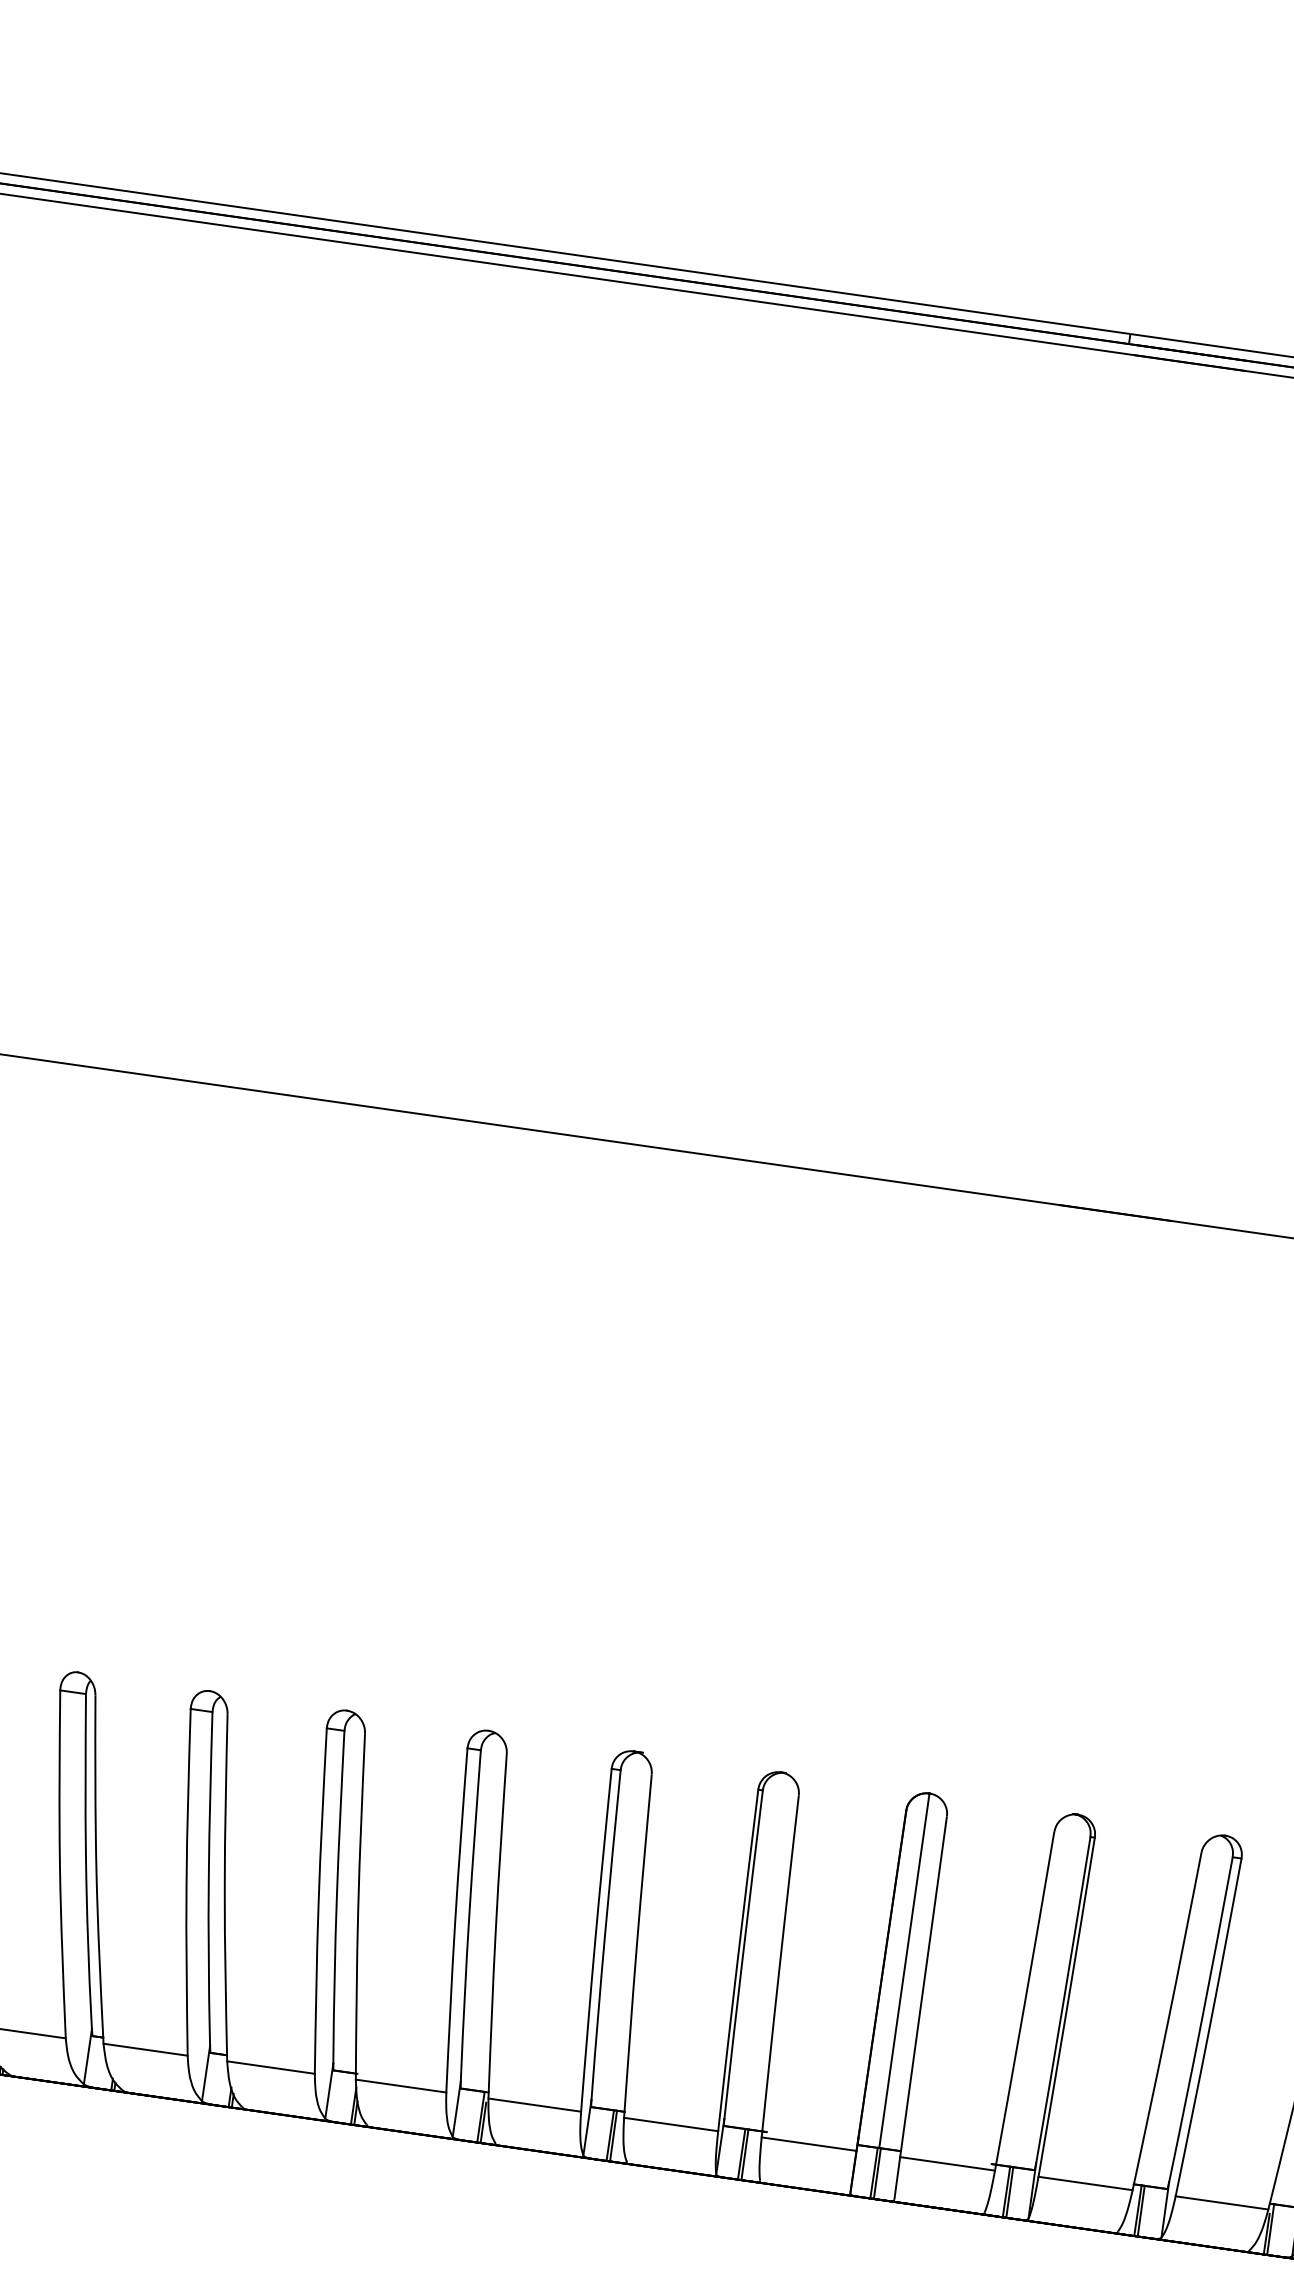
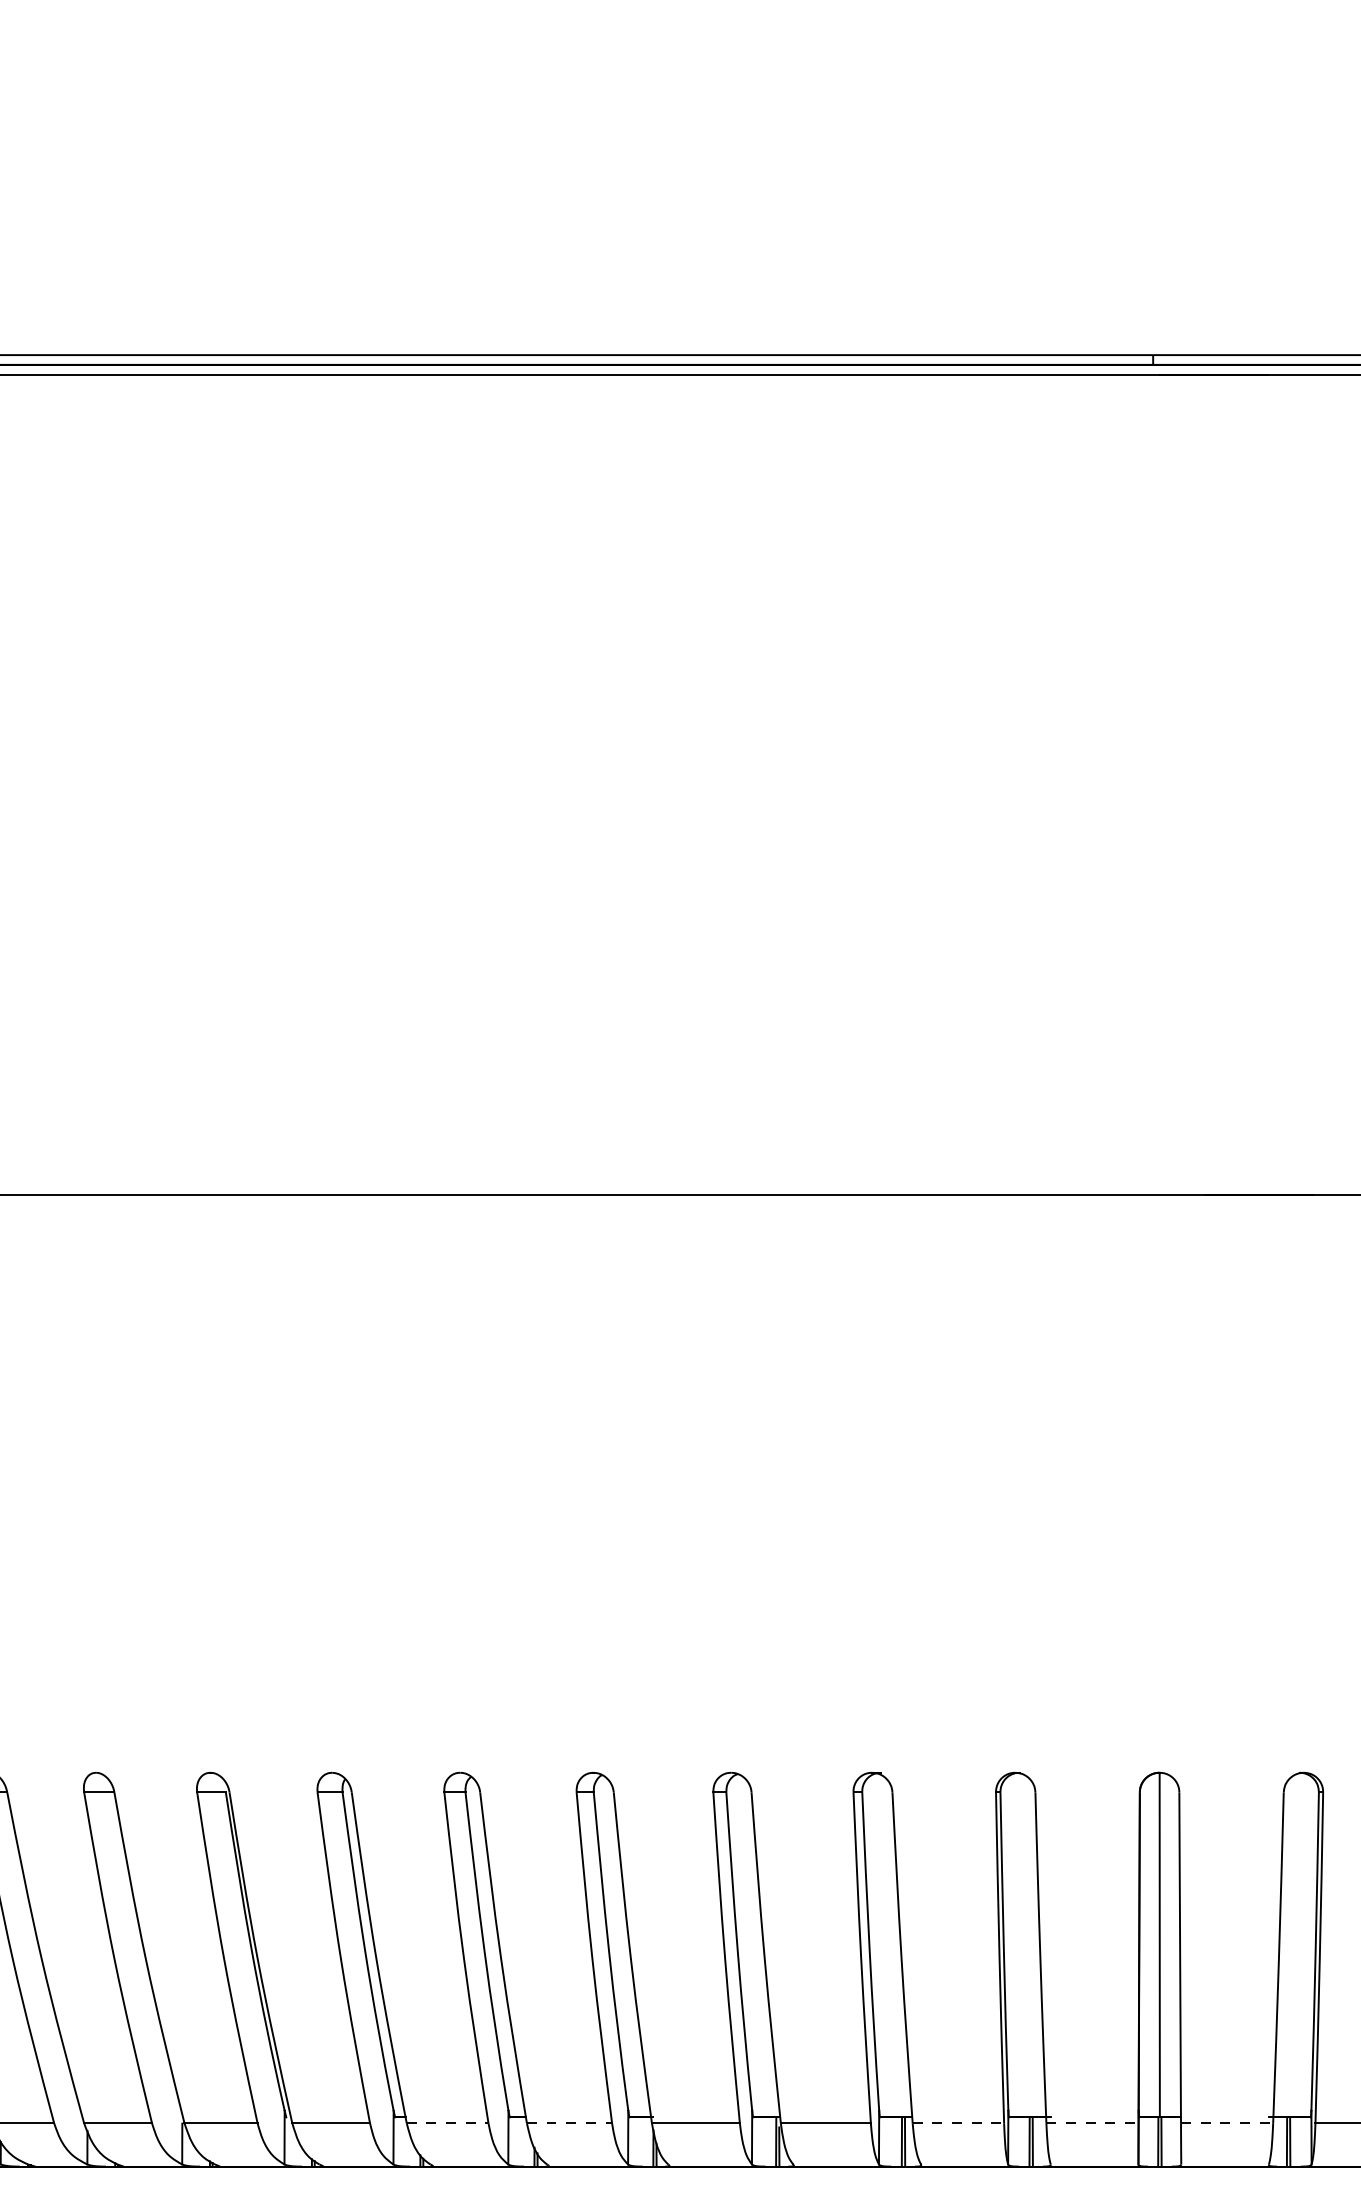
line: (145, 2050) -> (447, 2123), solid -> dashed
line: (270, 2067) -> (569, 2123), solid -> dashed
line: (671, 2124) -> (958, 2123), solid -> dashed
line: (809, 2144) -> (1092, 2123), solid -> dashed
line: (947, 2164) -> (1227, 2123), solid -> dashed

